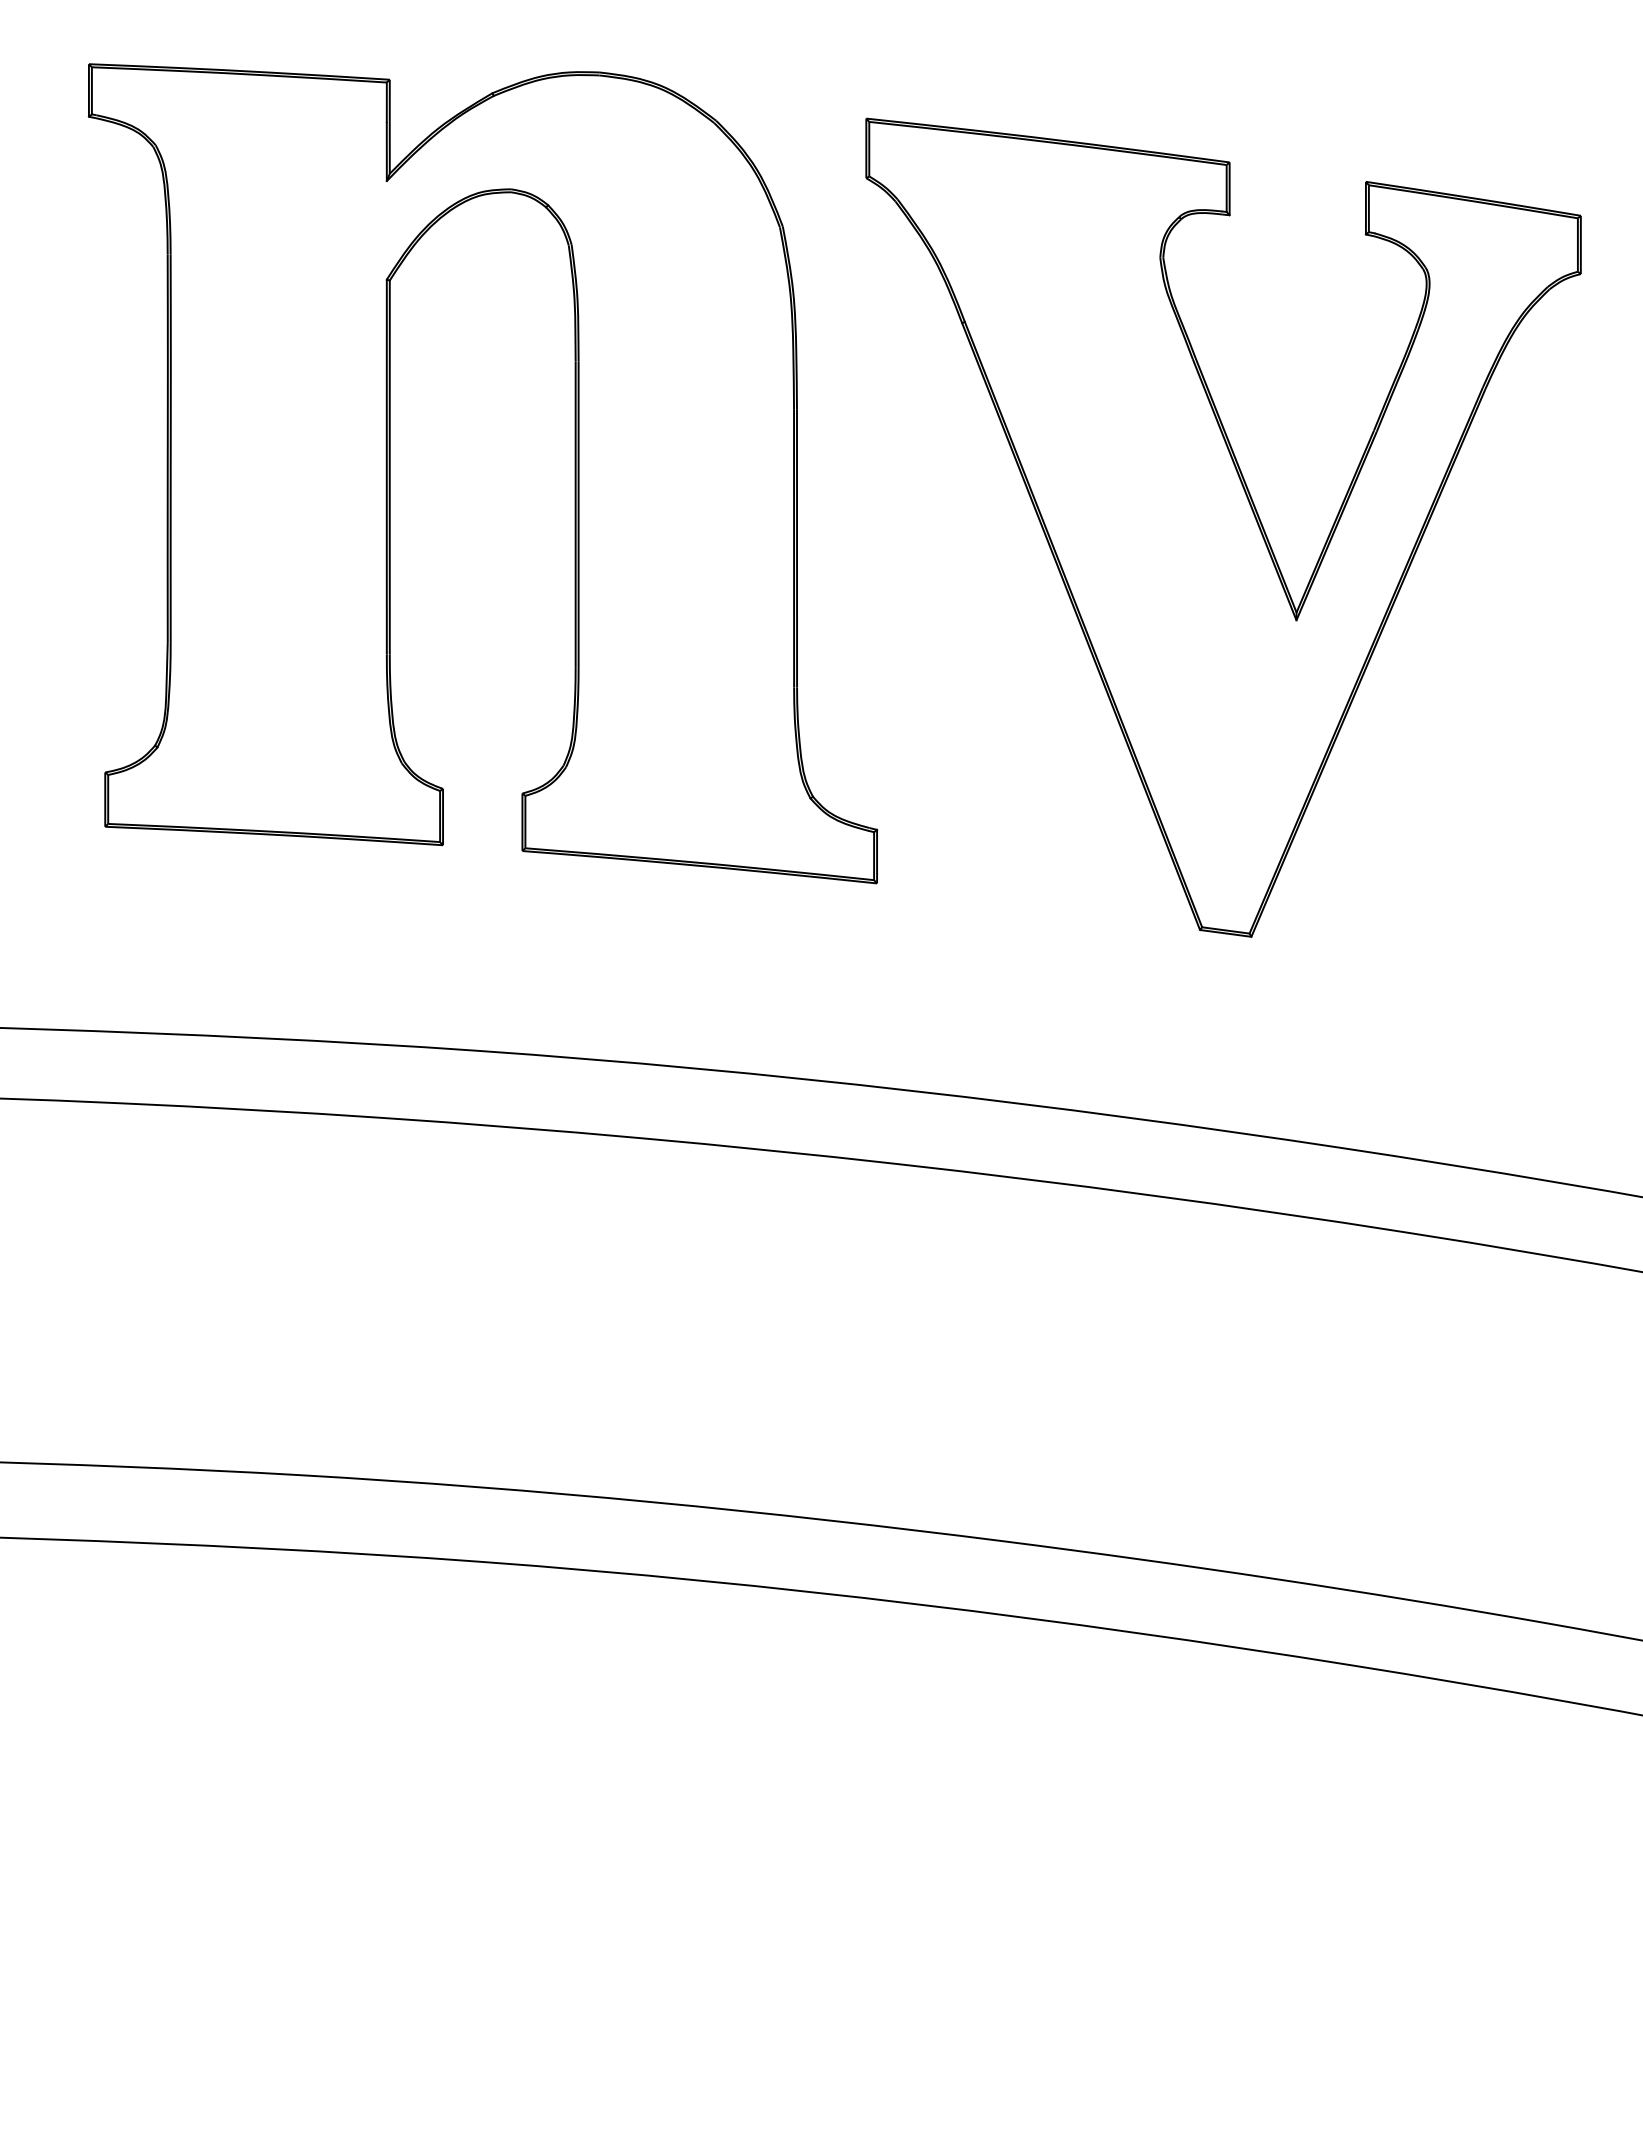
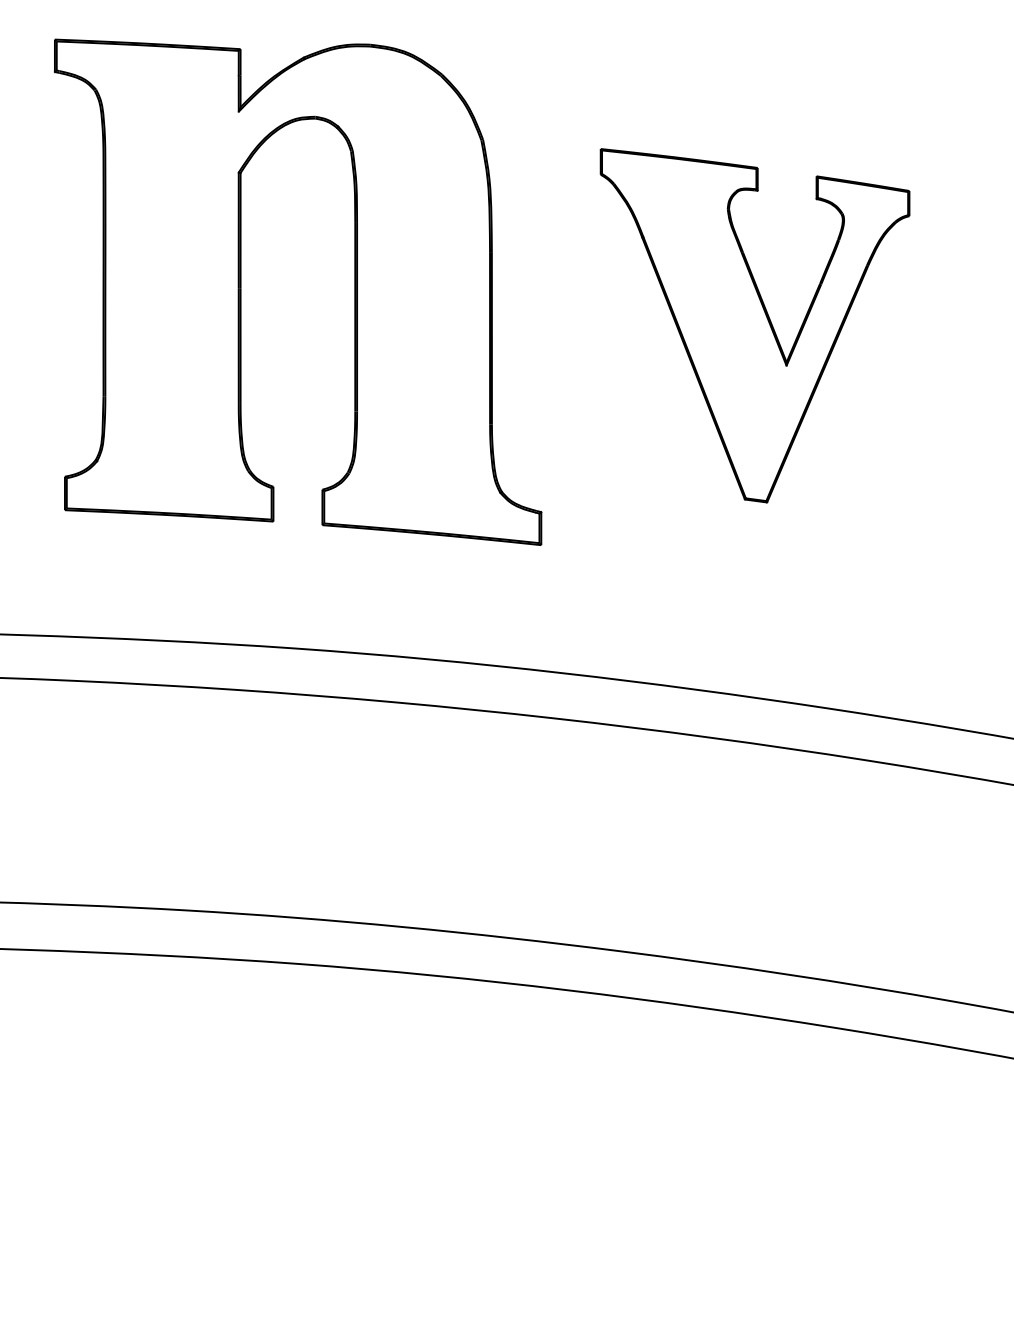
part: (1222, 527) -> (754, 325), size x0.7

